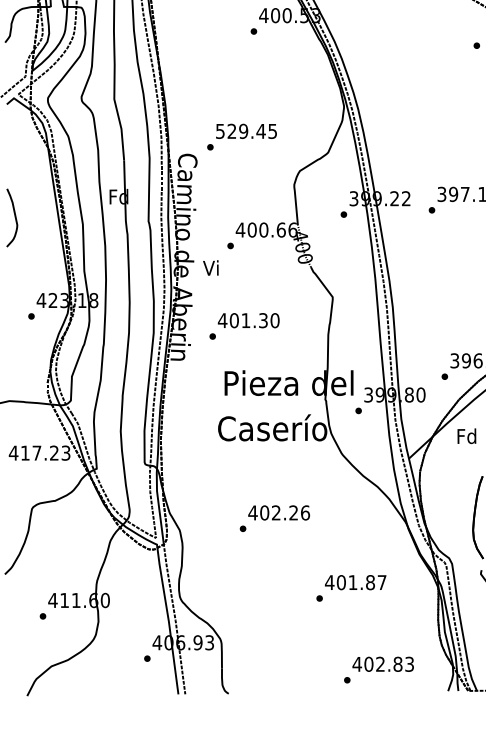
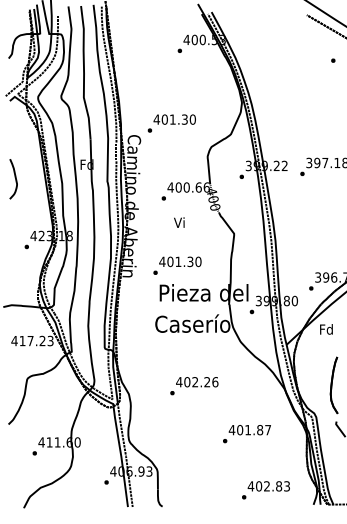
text: (246, 131) -> (174, 119), 529.45 -> 401.30
text: (211, 267) -> (179, 222), moved
text: (244, 325) -> (177, 265), moved

